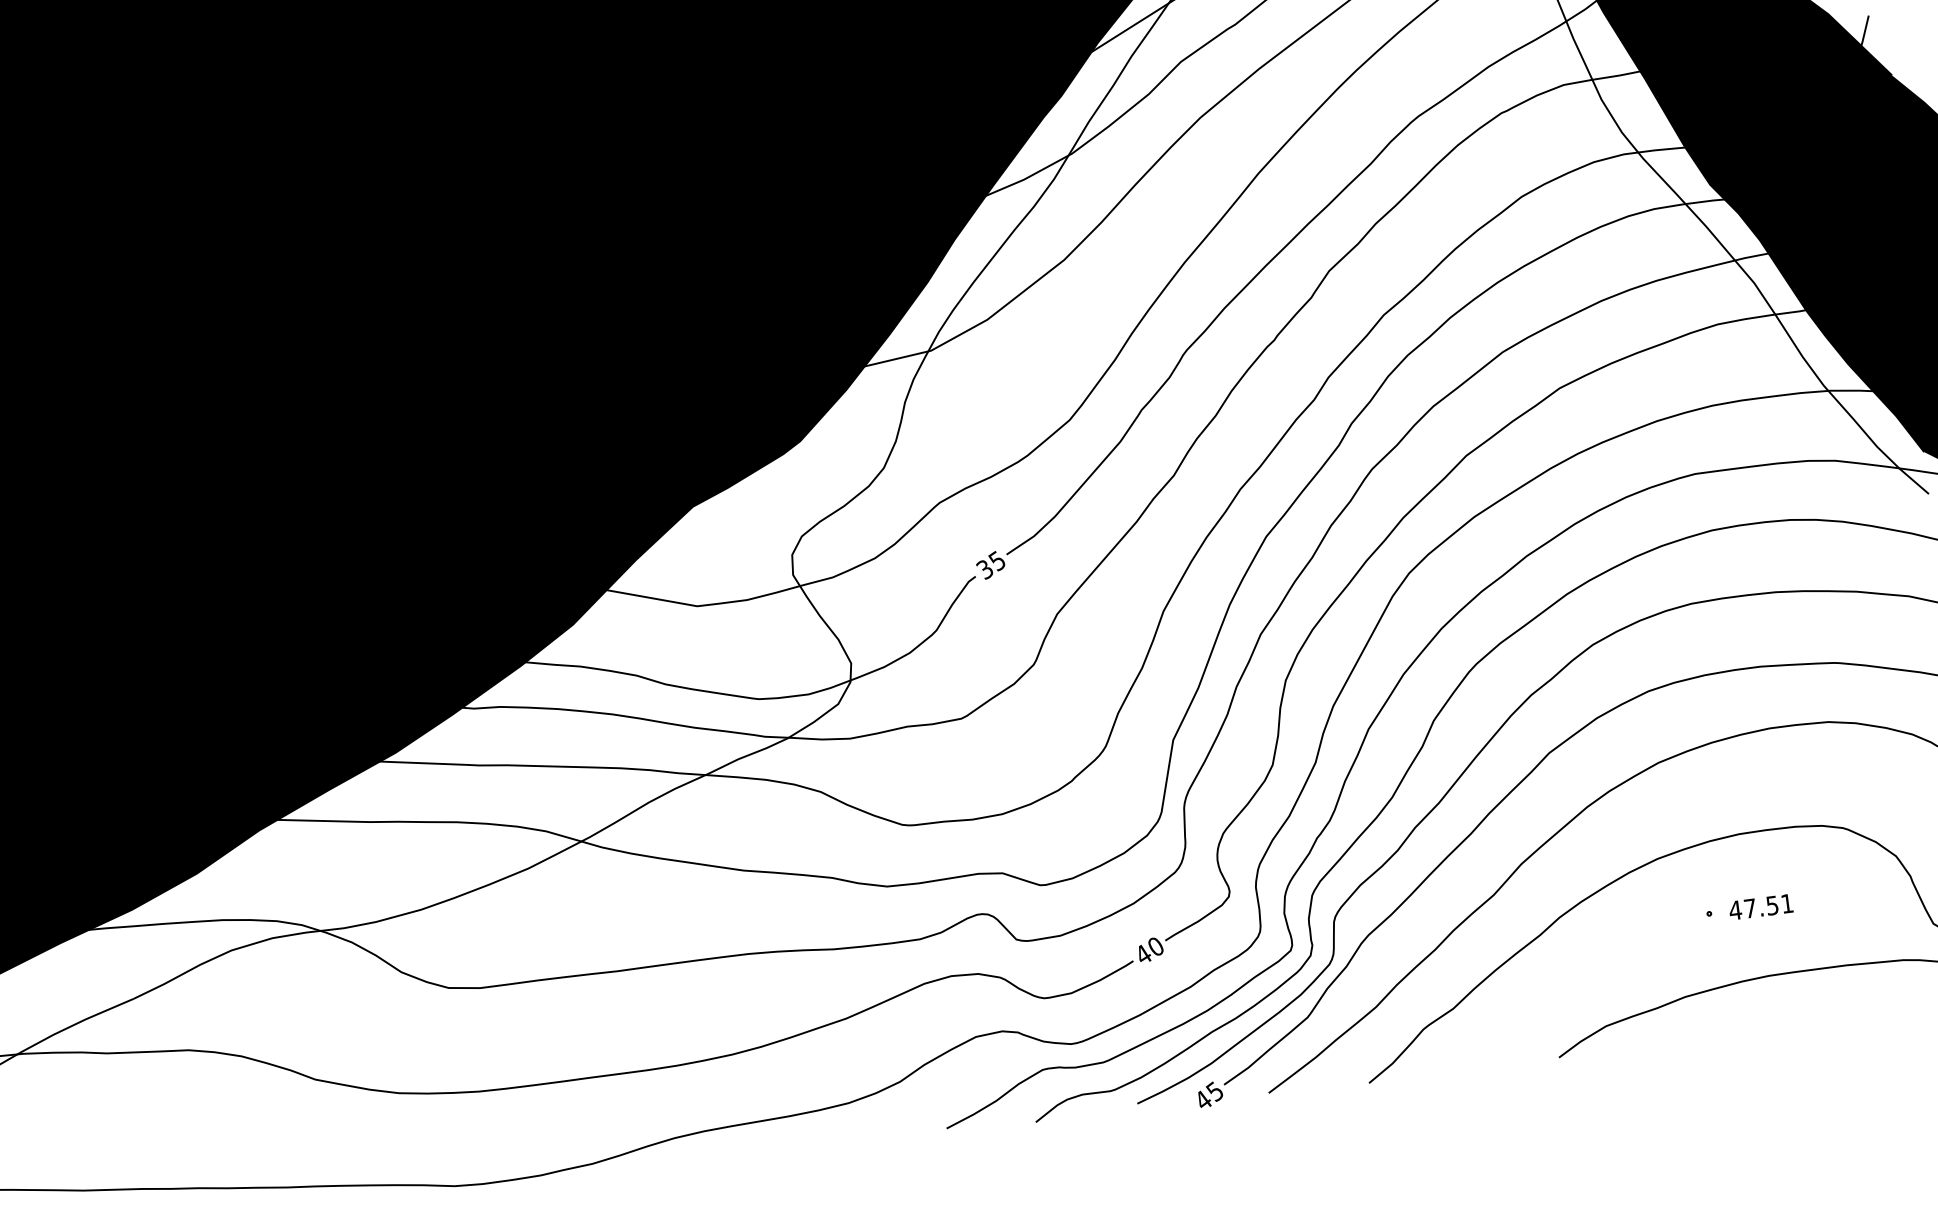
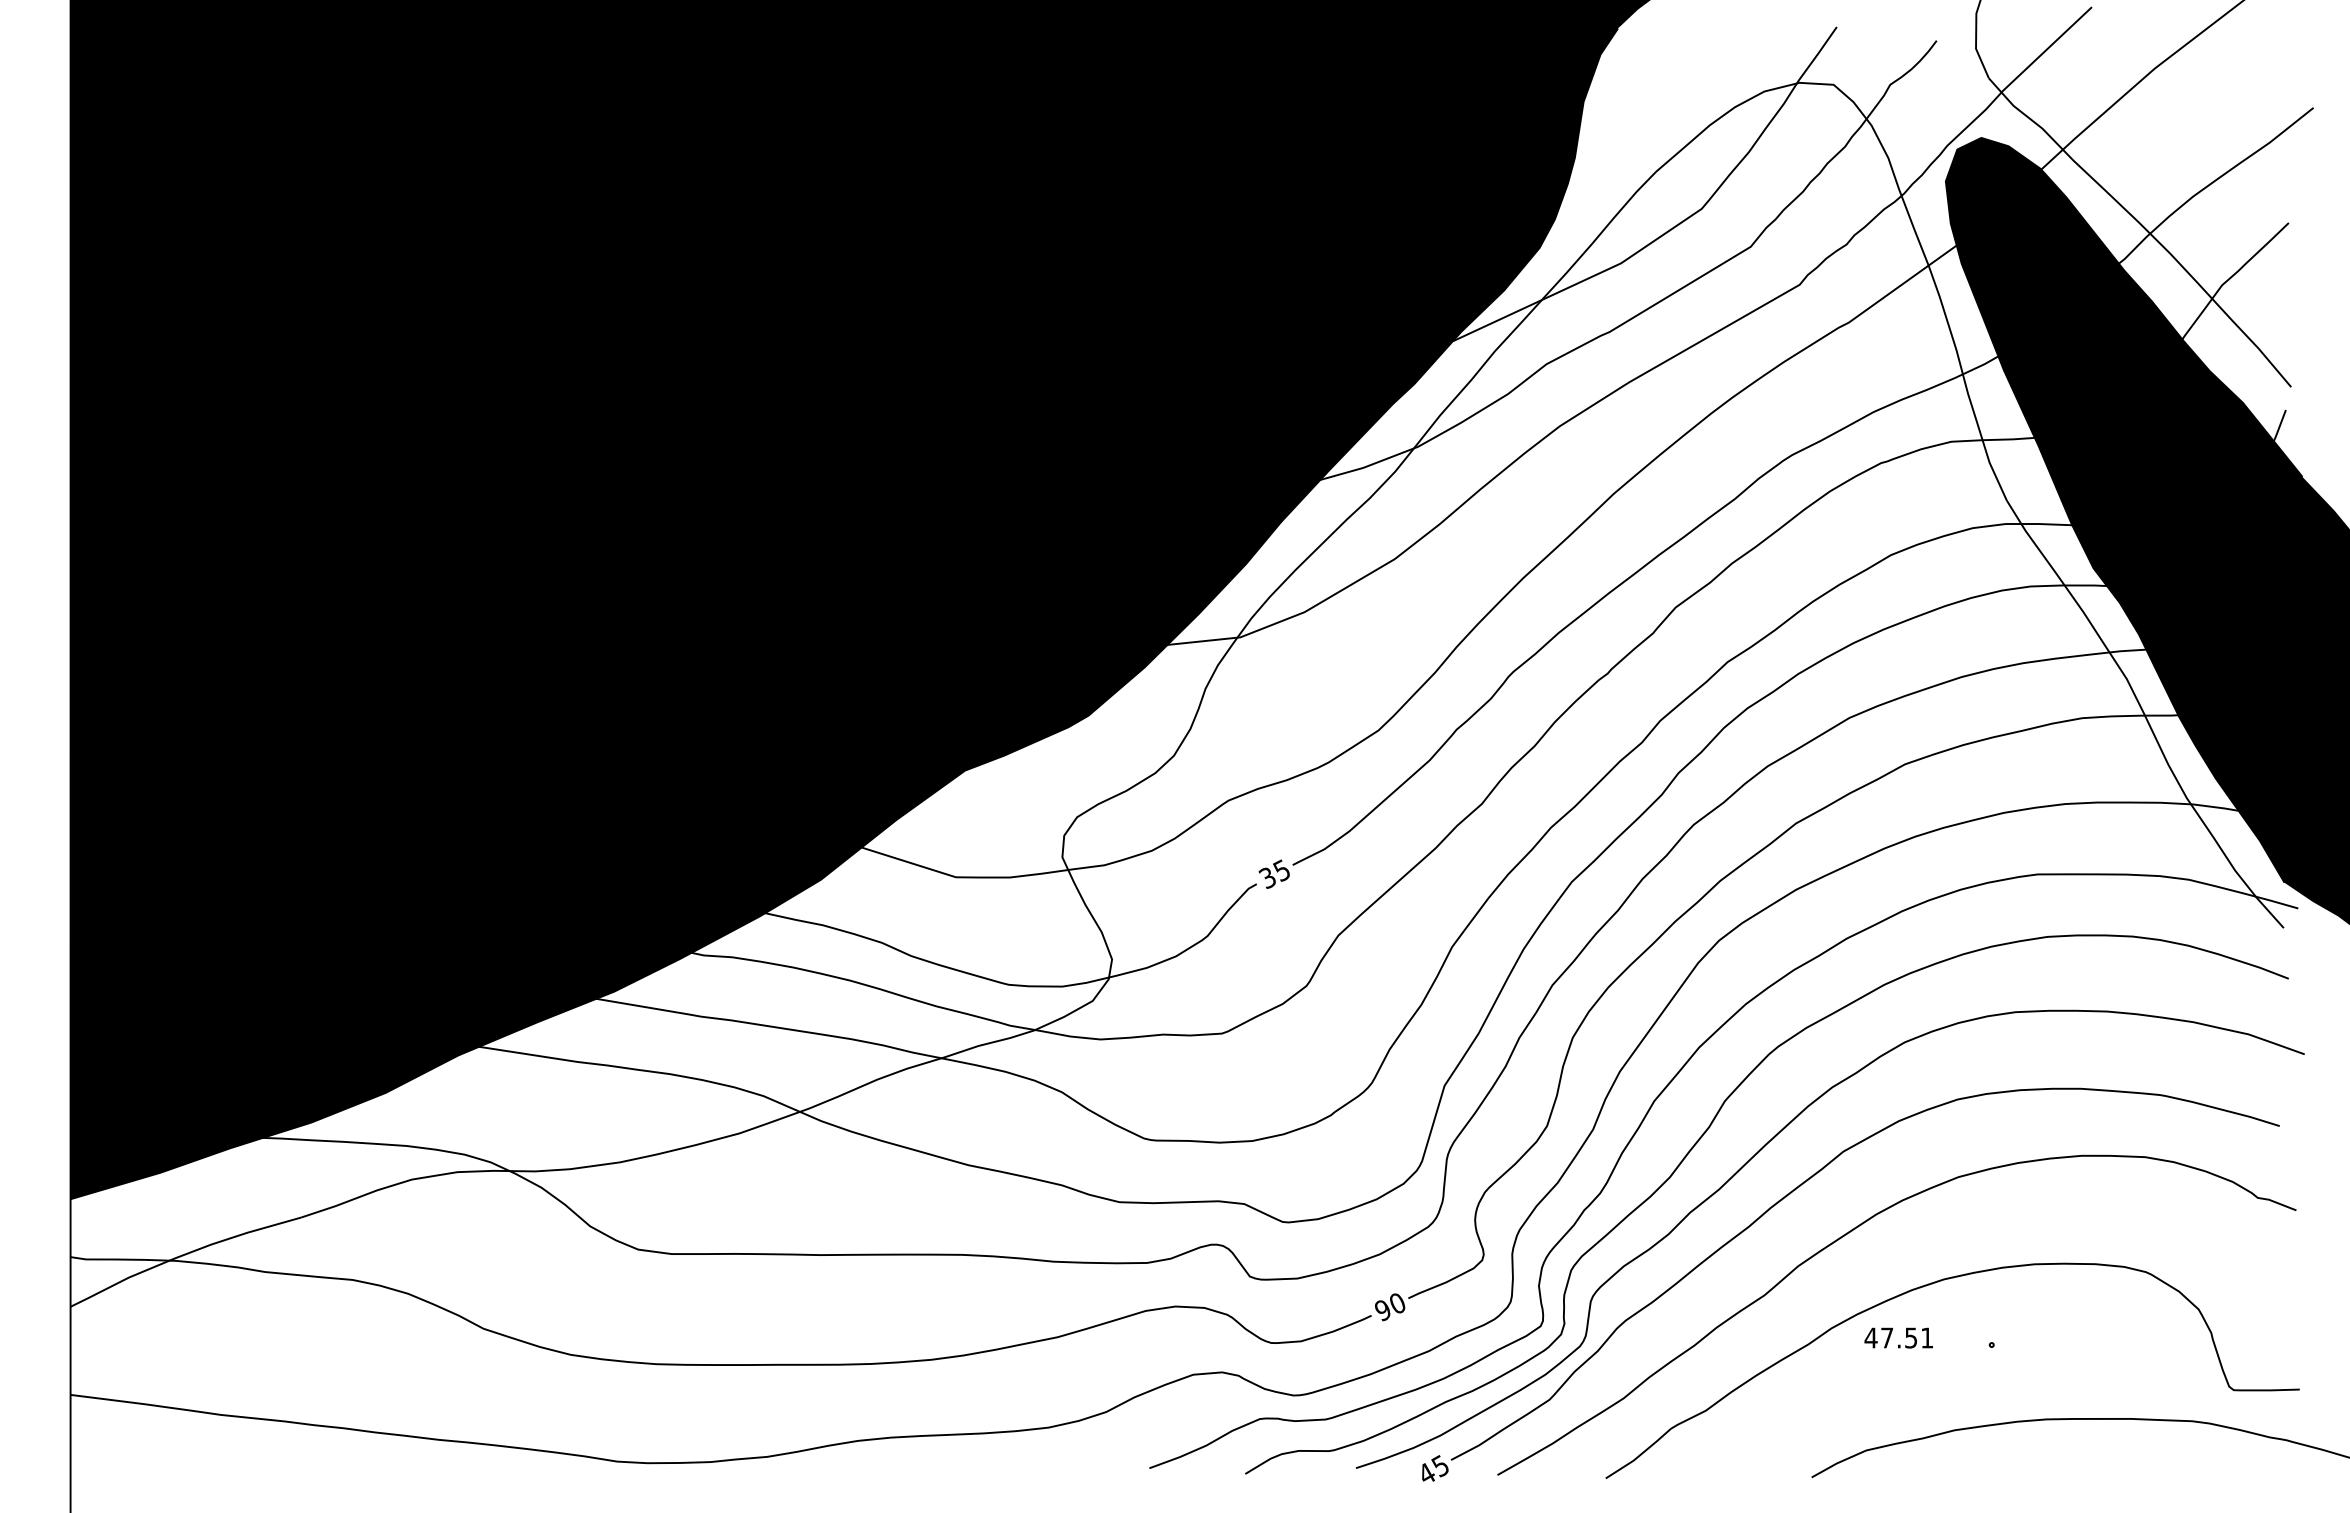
text: (1760, 906) -> (1898, 1337), moved
text: (1143, 954) -> (1383, 1310), 40 -> 90

